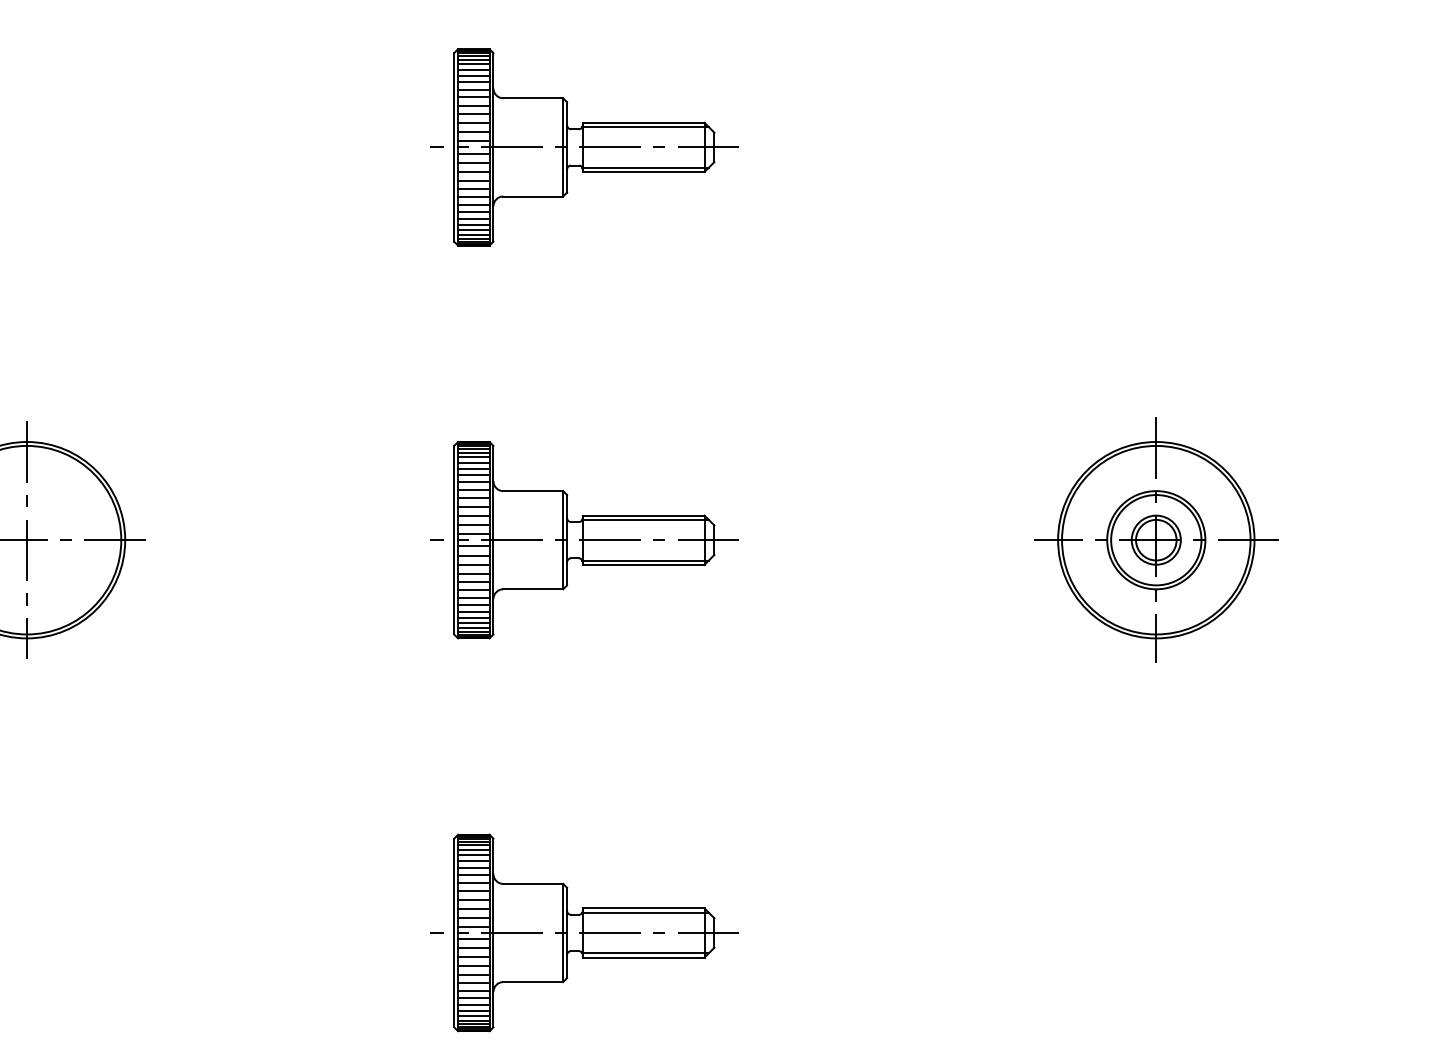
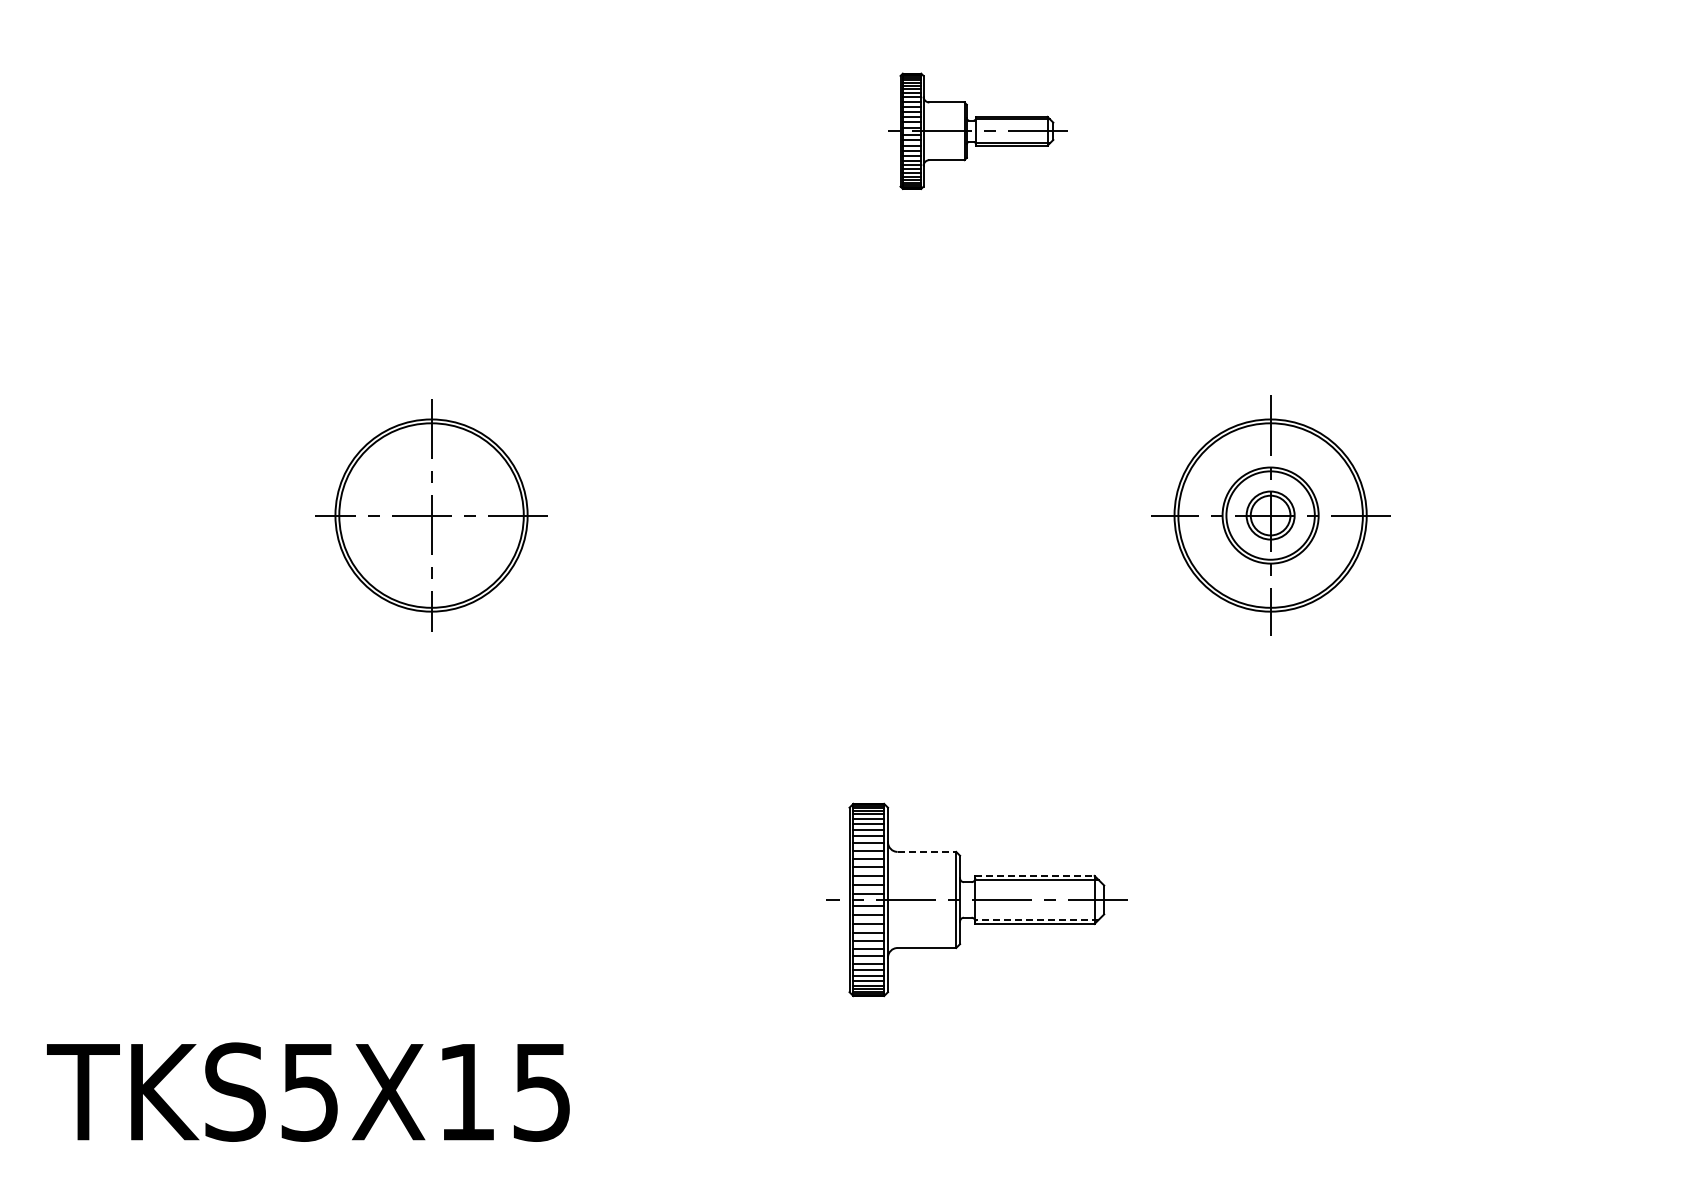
part: (583, 147) -> (976, 131), size x0.6
part: (583, 540) -> (976, 515), removed
part: (1156, 540) -> (1270, 515), moved
line: (533, 883) -> (927, 851), solid -> dashed
line: (644, 908) -> (1035, 875), solid -> dashed
line: (645, 952) -> (1036, 919), solid -> dashed

